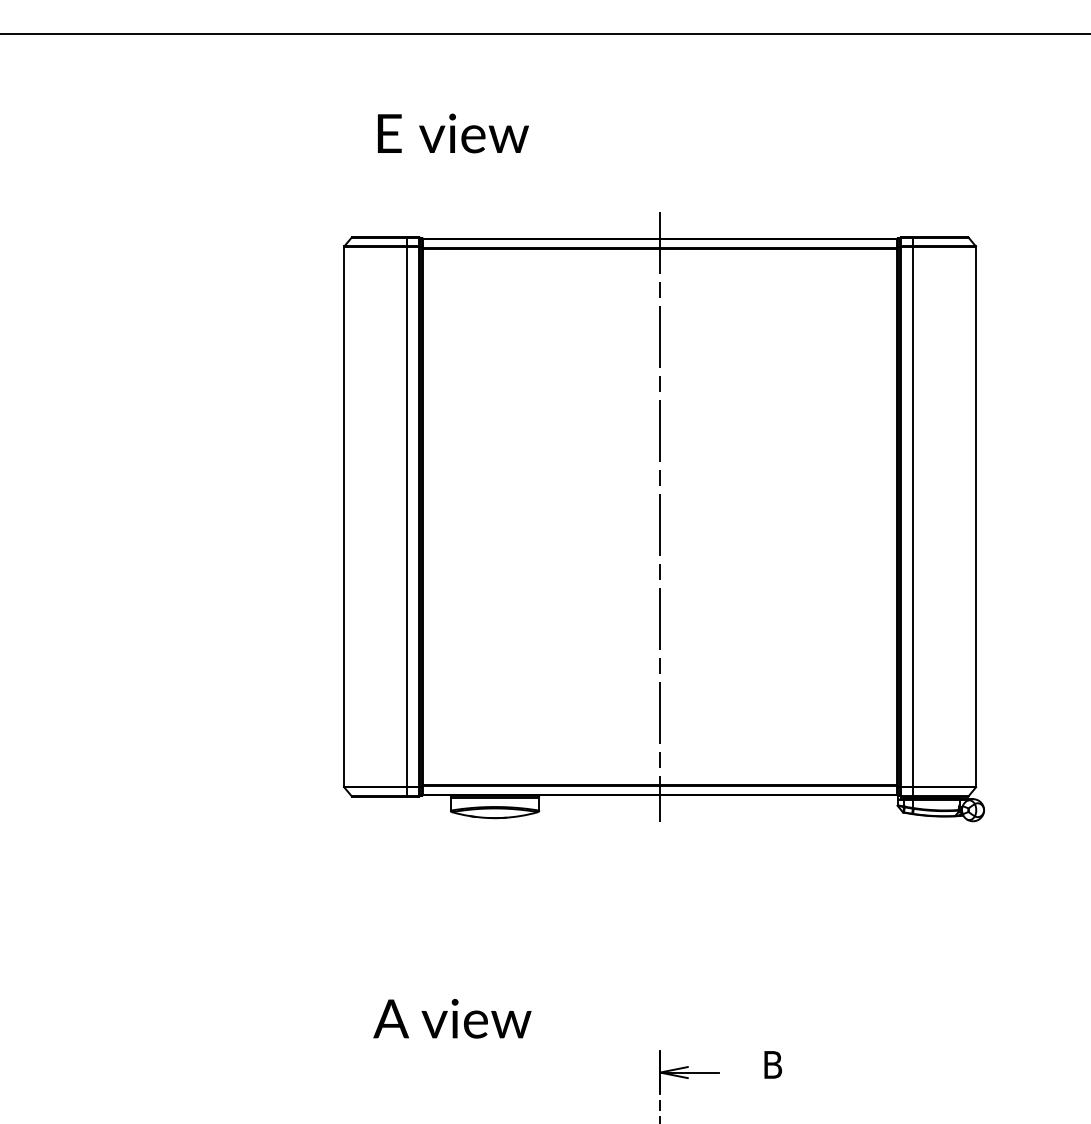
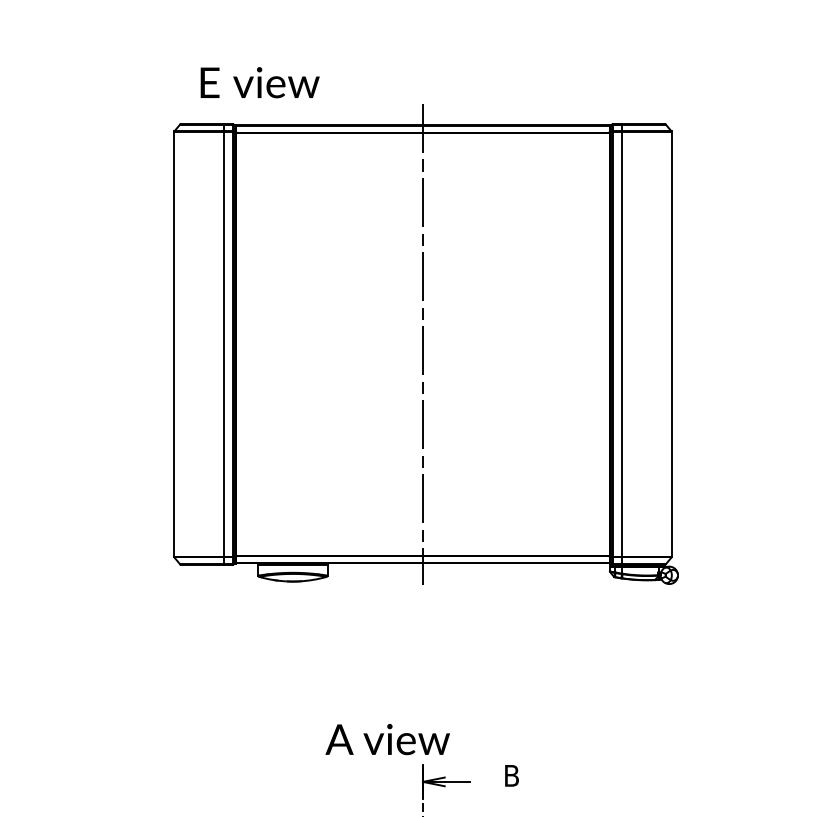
text: (453, 133) -> (260, 82), moved
text: (452, 1018) -> (387, 739), moved

